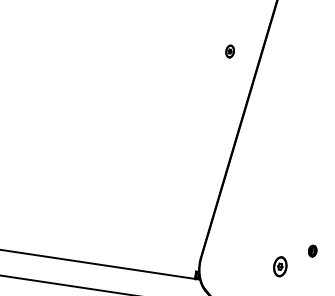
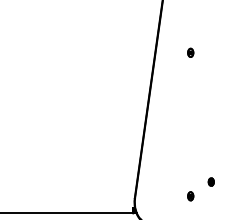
part: (229, 50) -> (190, 52), moved
part: (280, 267) -> (190, 196), size x0.62

